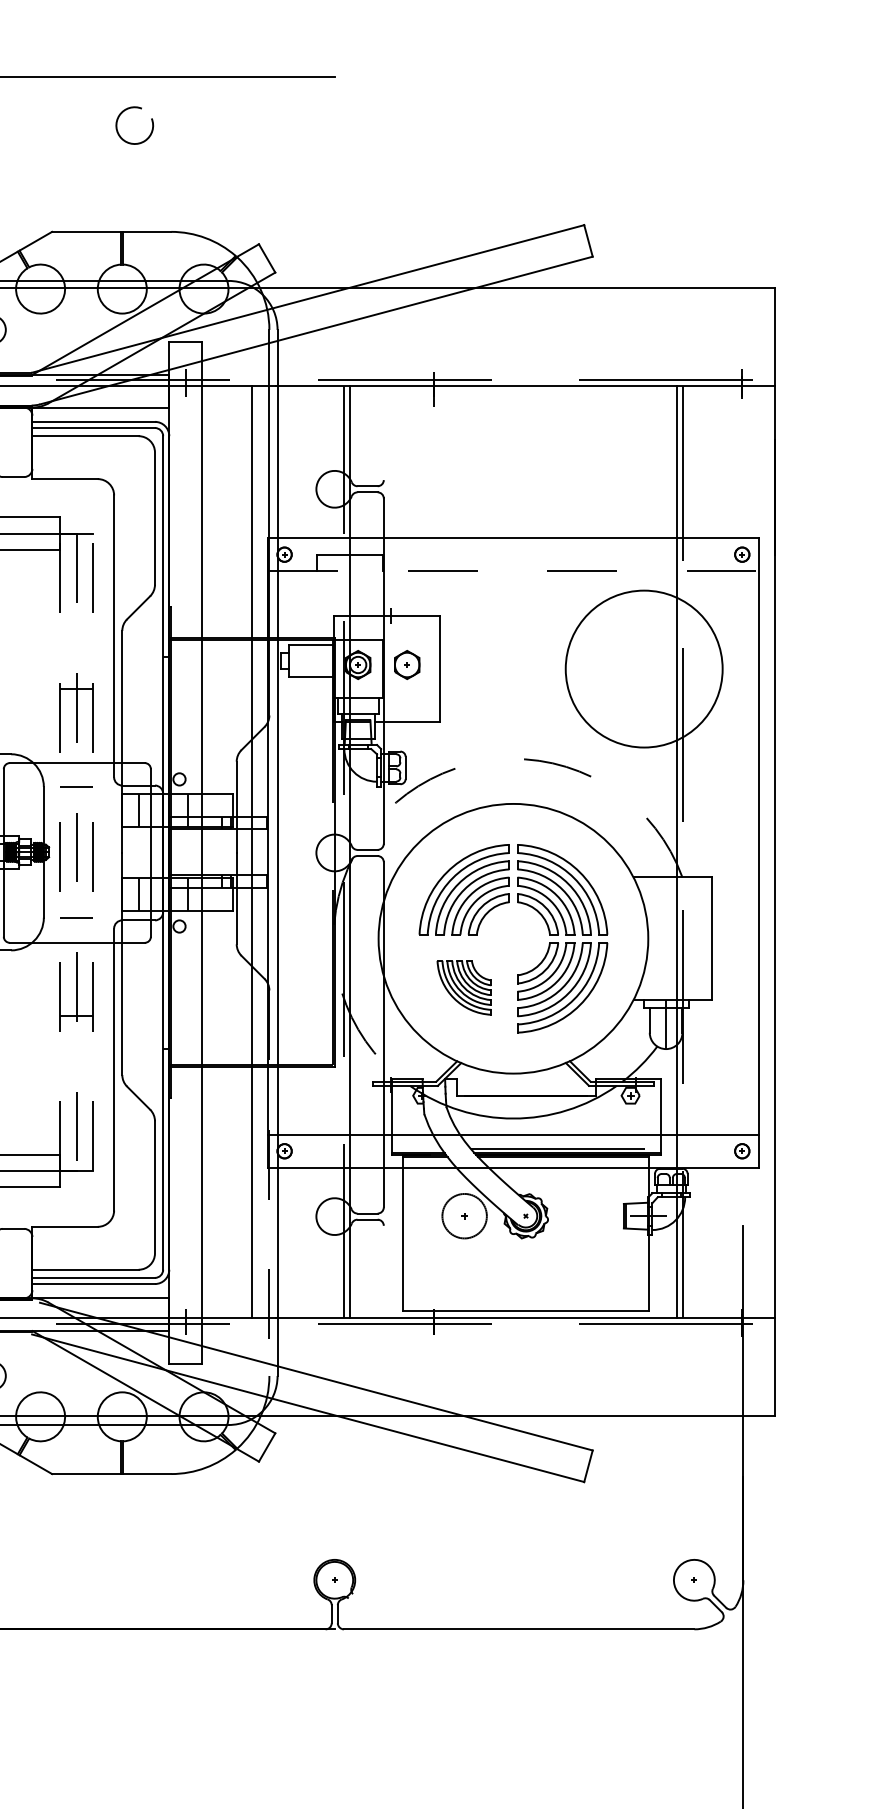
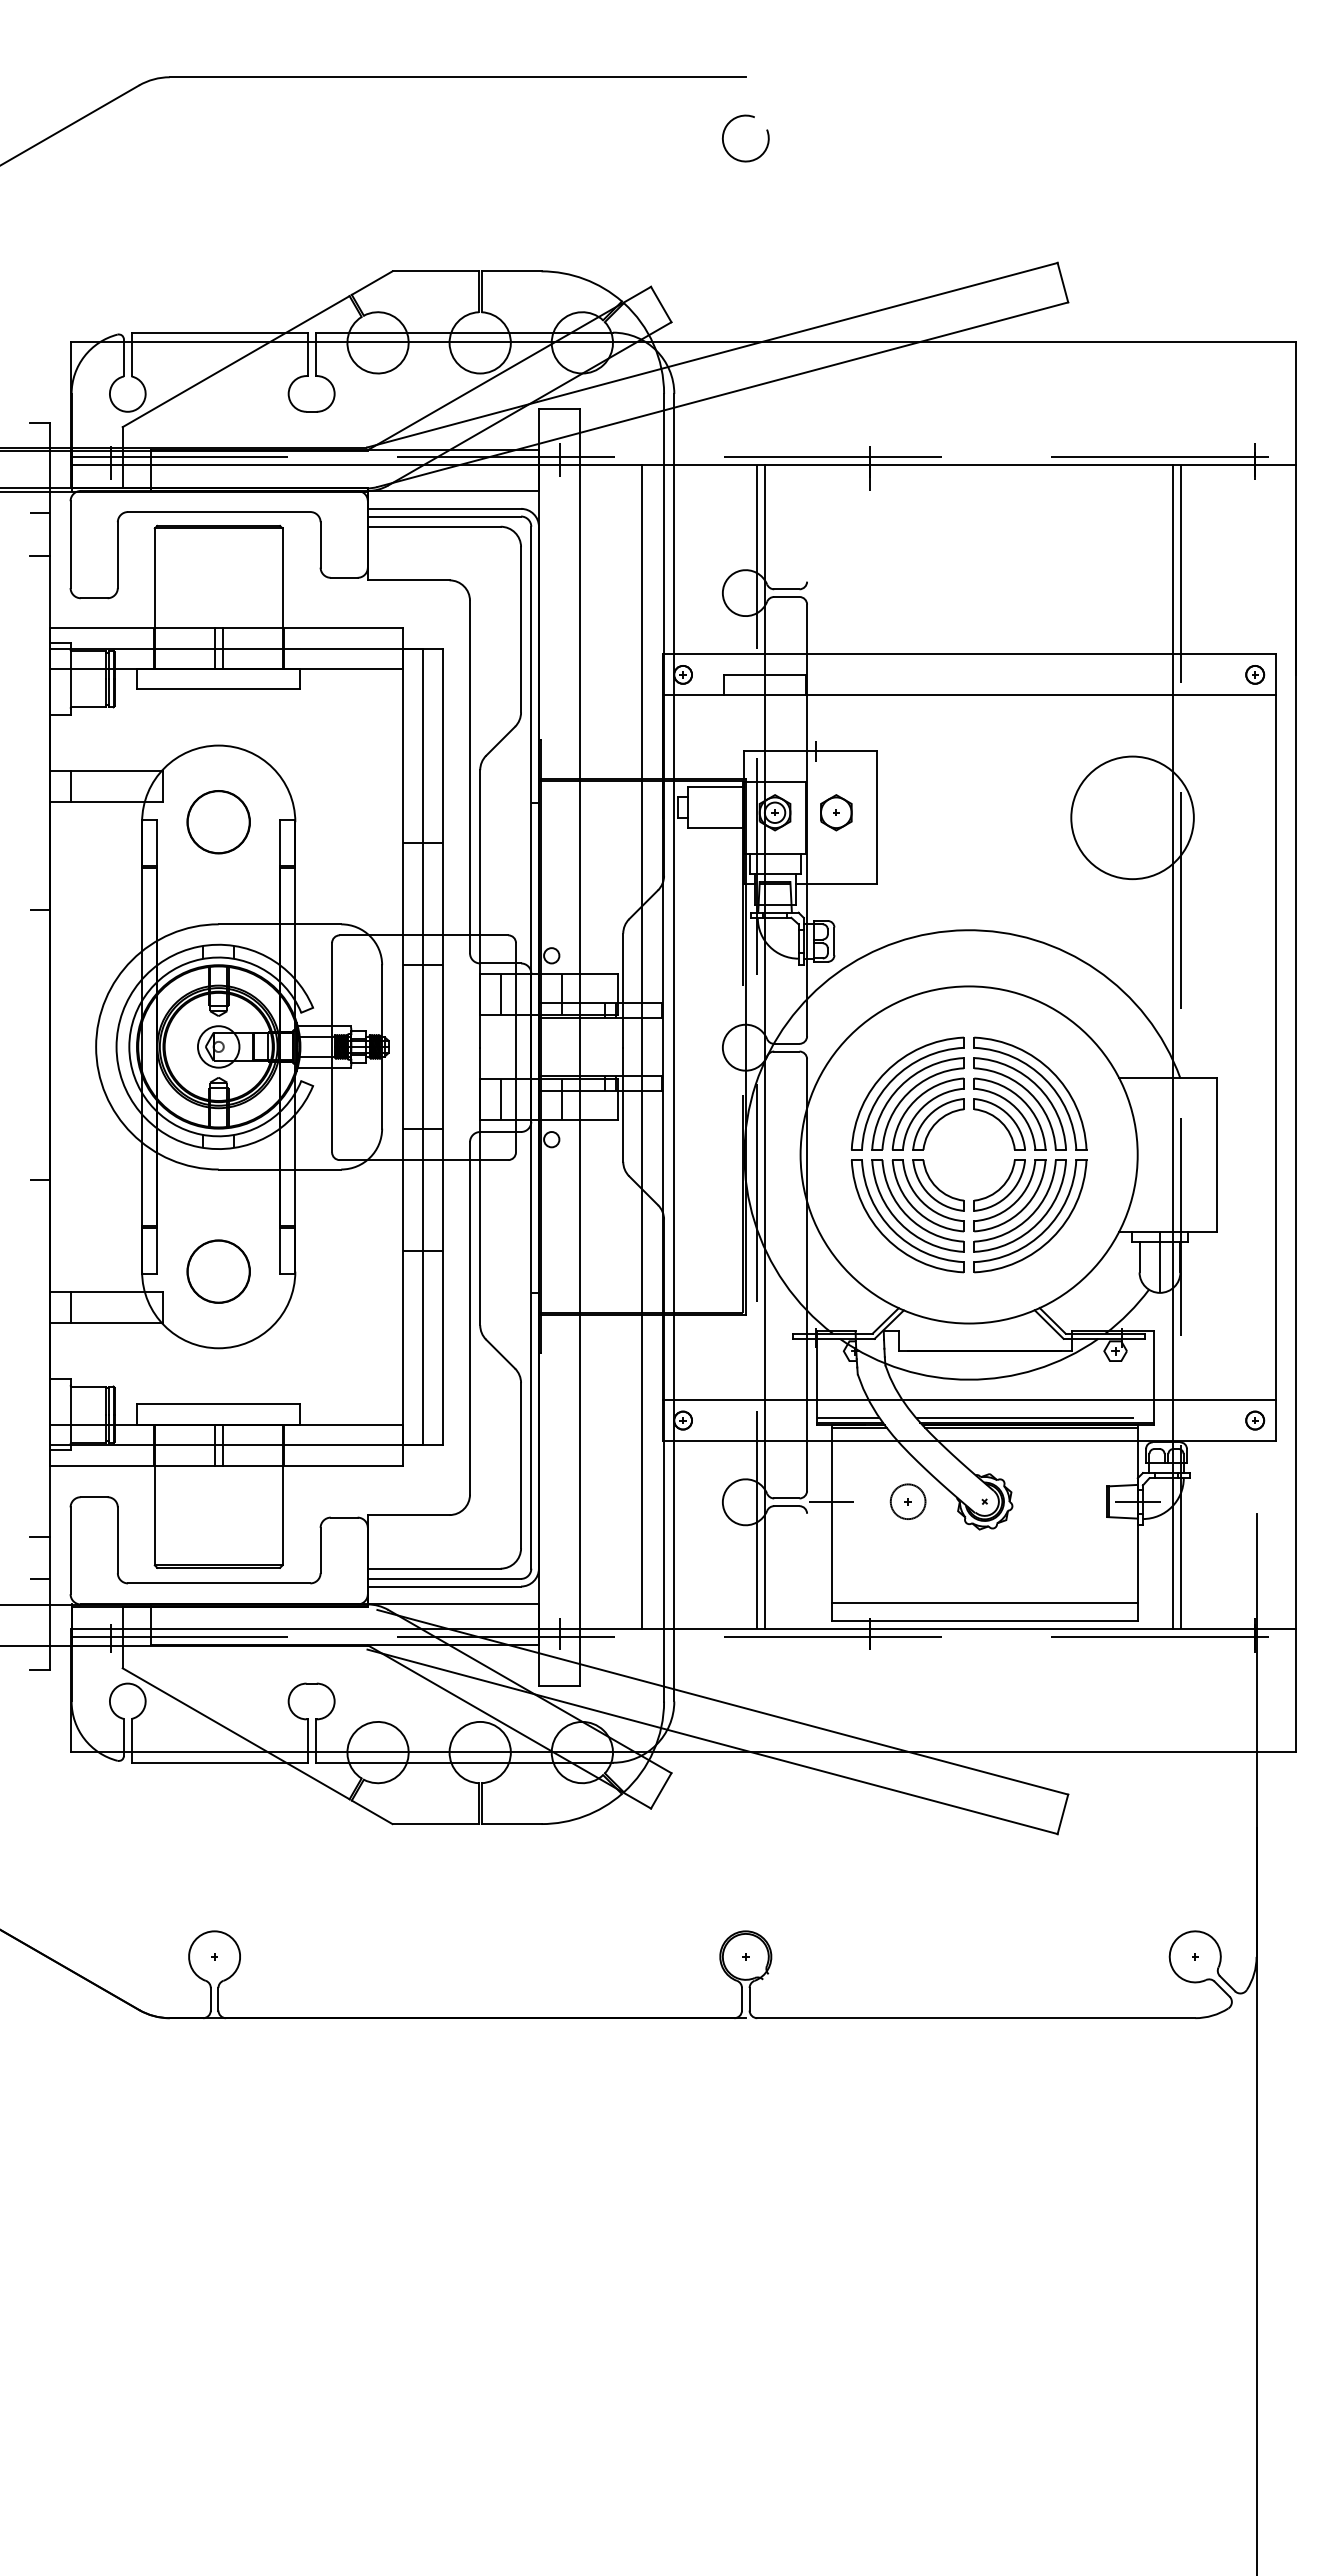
arc: (117, 122) -> (724, 134), moved
line: (513, 571) -> (969, 695), dashed -> solid
circle: (644, 668) -> (1132, 817), size x0.62
arc: (407, 793) -> (836, 973), dashed -> solid
line: (60, 851) -> (402, 1046), dashed -> solid
line: (92, 851) -> (443, 1046), dashed -> solid
line: (76, 852) -> (423, 1047), dashed -> solid
part: (464, 987) -> (907, 1216), size x1.67
line: (416, 1148) -> (847, 1417), added
line: (269, 1183) -> (664, 1460), dashed -> solid
line: (403, 1215) -> (831, 1501), added
circle: (464, 1215) -> (907, 1501), size x0.62
line: (525, 1297) -> (984, 1603), added

